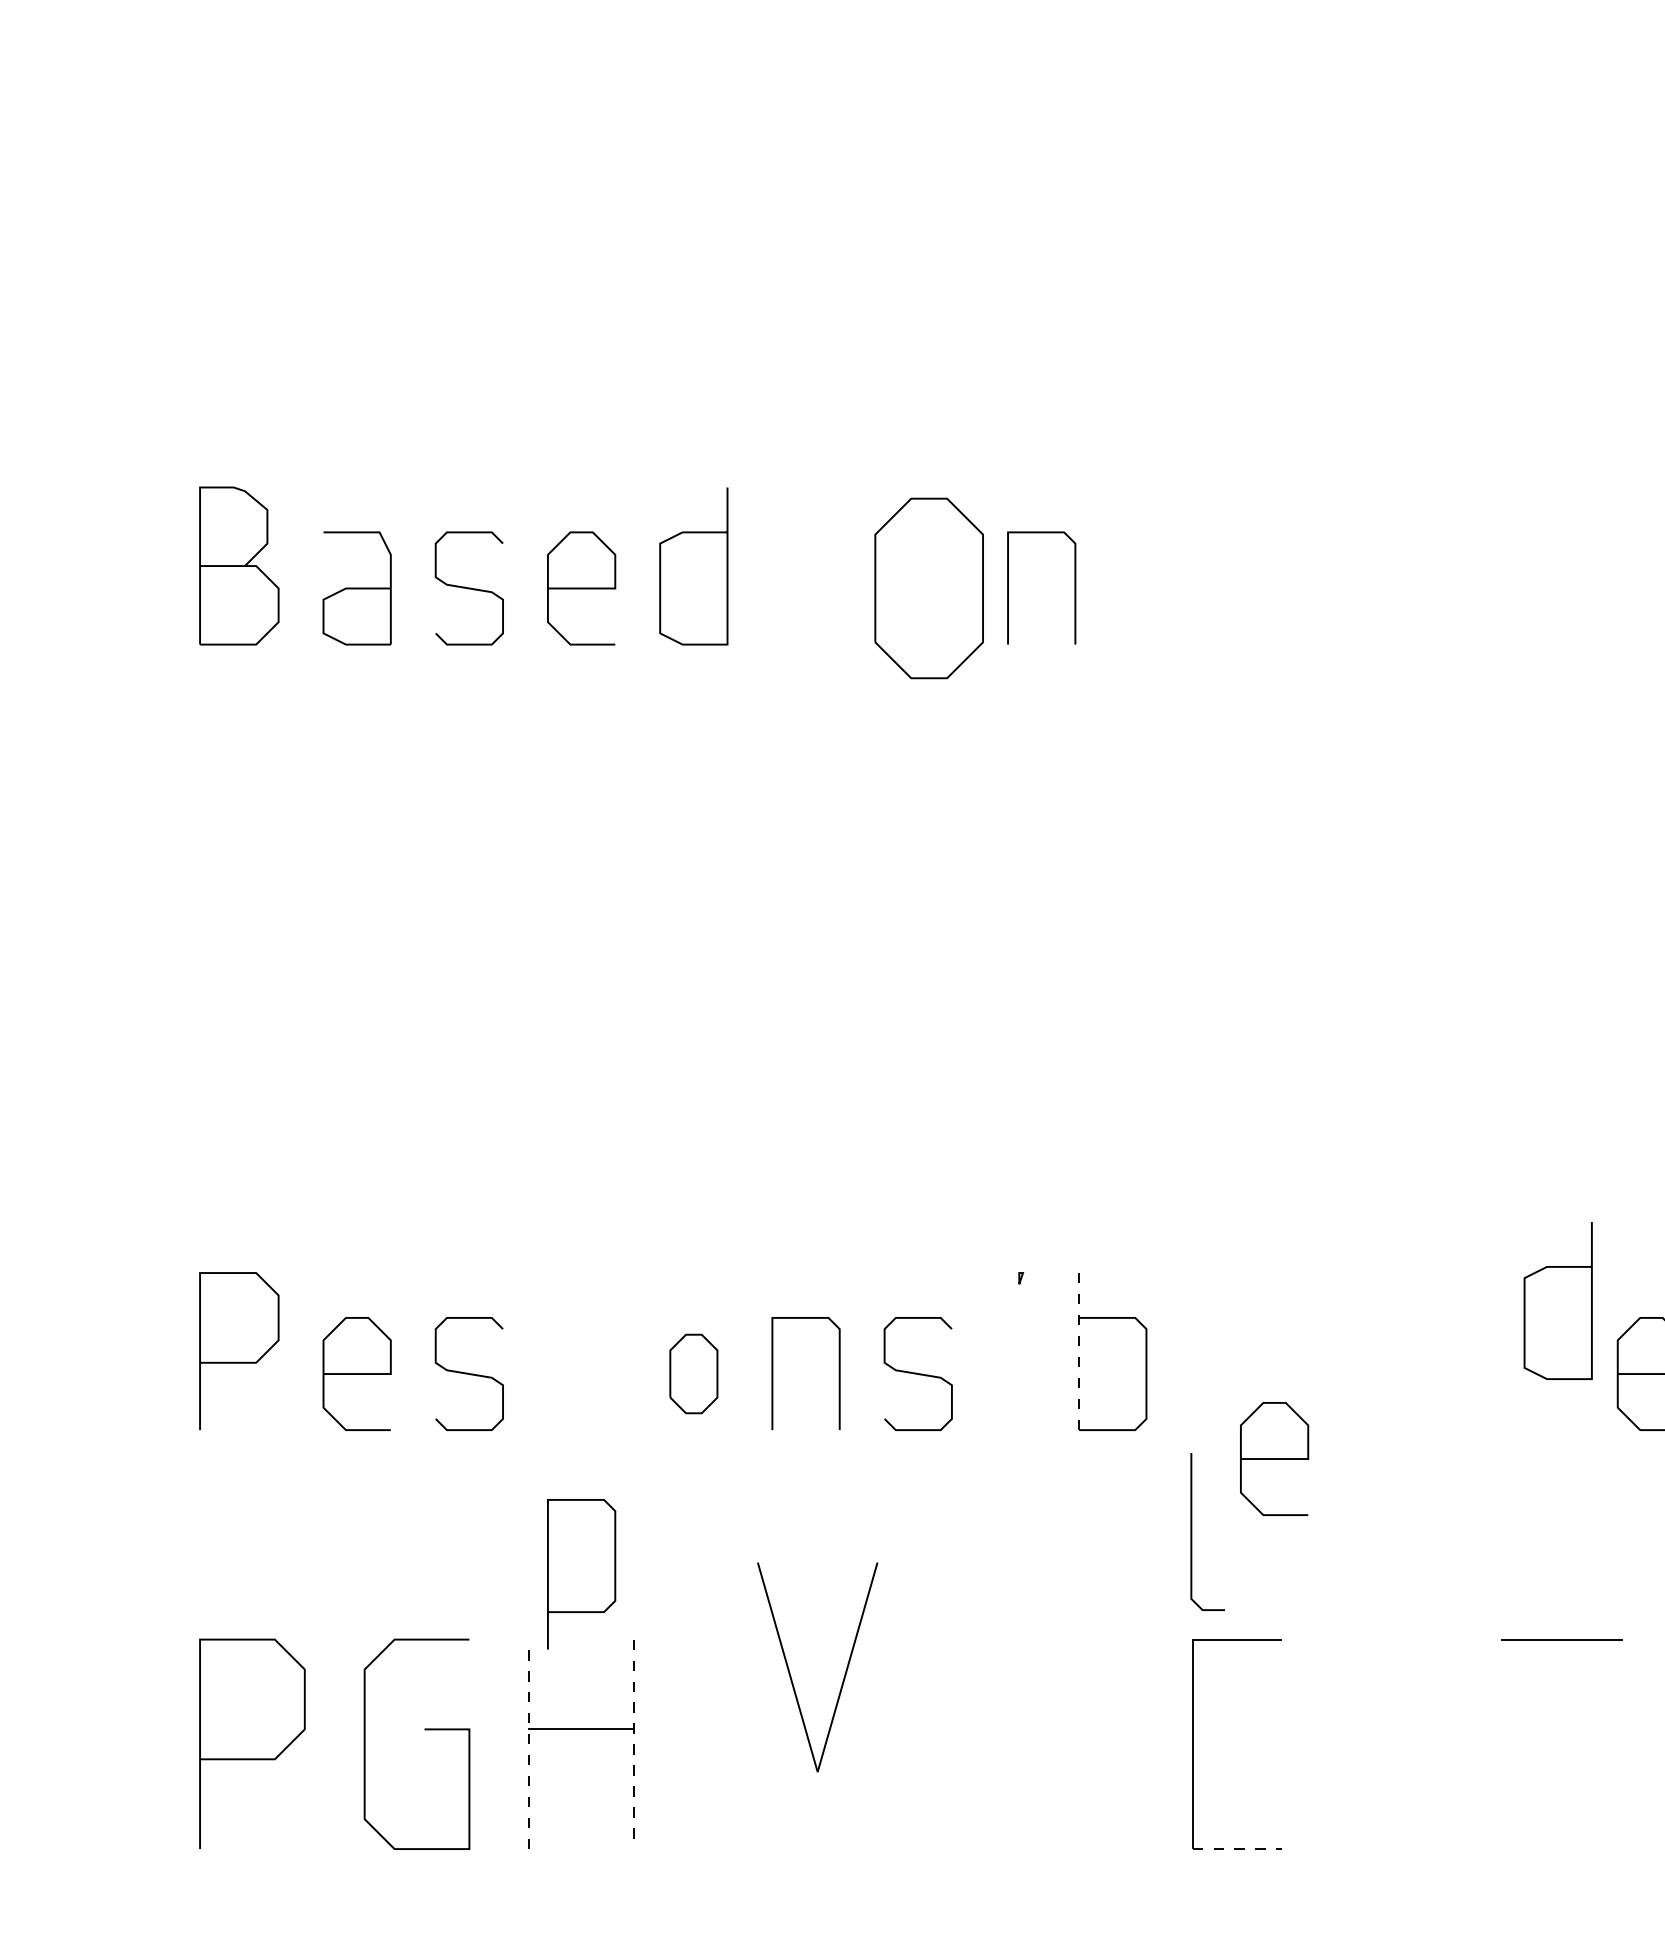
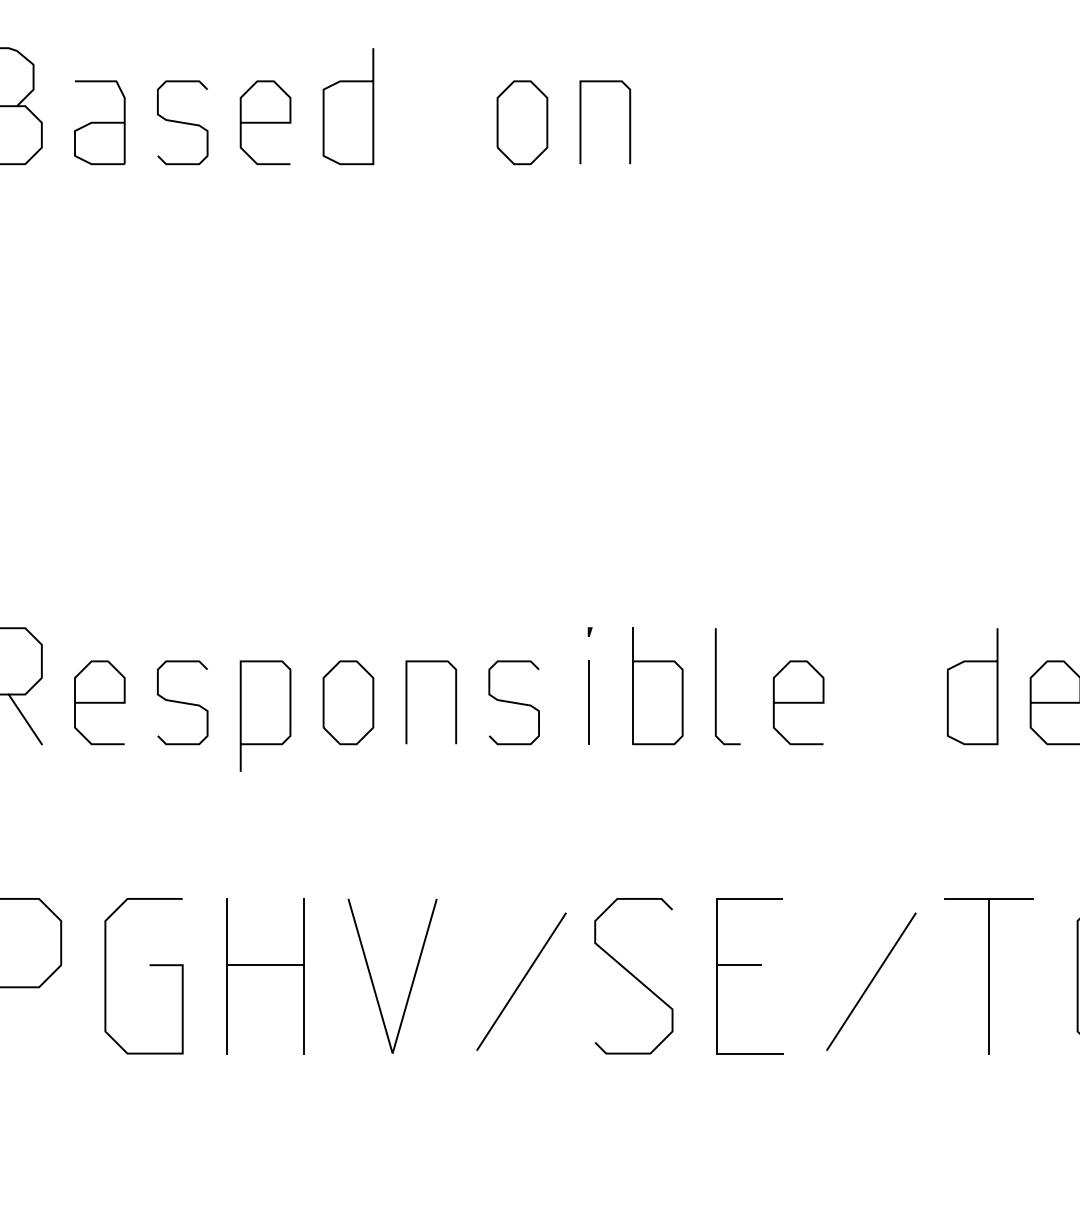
part: (929, 588) -> (522, 122), size x0.62
curve: (1525, 1300) -> (948, 686), moved
line: (1079, 1351) -> (633, 686), dashed -> solid
part: (693, 1373) -> (348, 702), size x1.43
line: (1019, 1373) -> (588, 702), added
line: (255, 1396) -> (24, 719), added
curve: (1274, 1458) -> (798, 702), moved
line: (1192, 1531) -> (716, 686), moved
curve: (548, 1574) -> (241, 716), moved
line: (790, 1672) -> (372, 980), moved
line: (1222, 1729) -> (738, 965), added
curve: (1080, 1743) -> (633, 975), added
line: (529, 1744) -> (227, 976), dashed -> solid
line: (633, 1744) -> (303, 976), dashed -> solid
line: (1561, 1744) -> (989, 976), added
line: (928, 1751) -> (521, 981), added
line: (1401, 1751) -> (870, 981), added
line: (1237, 1849) -> (749, 1053), dashed -> solid

